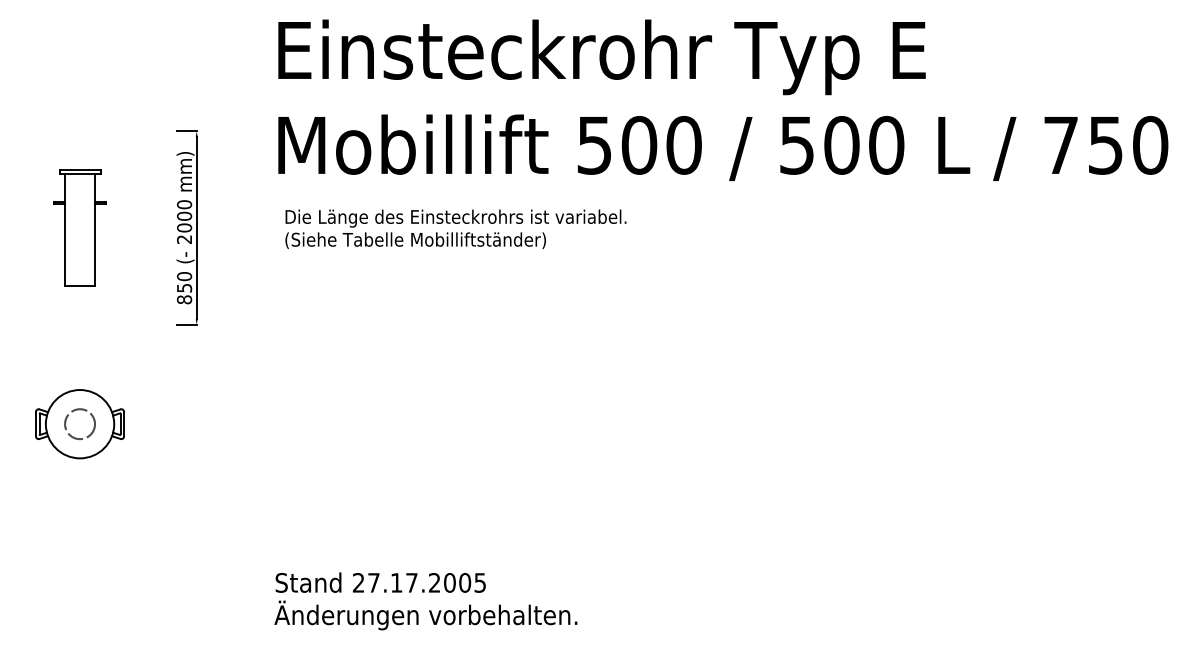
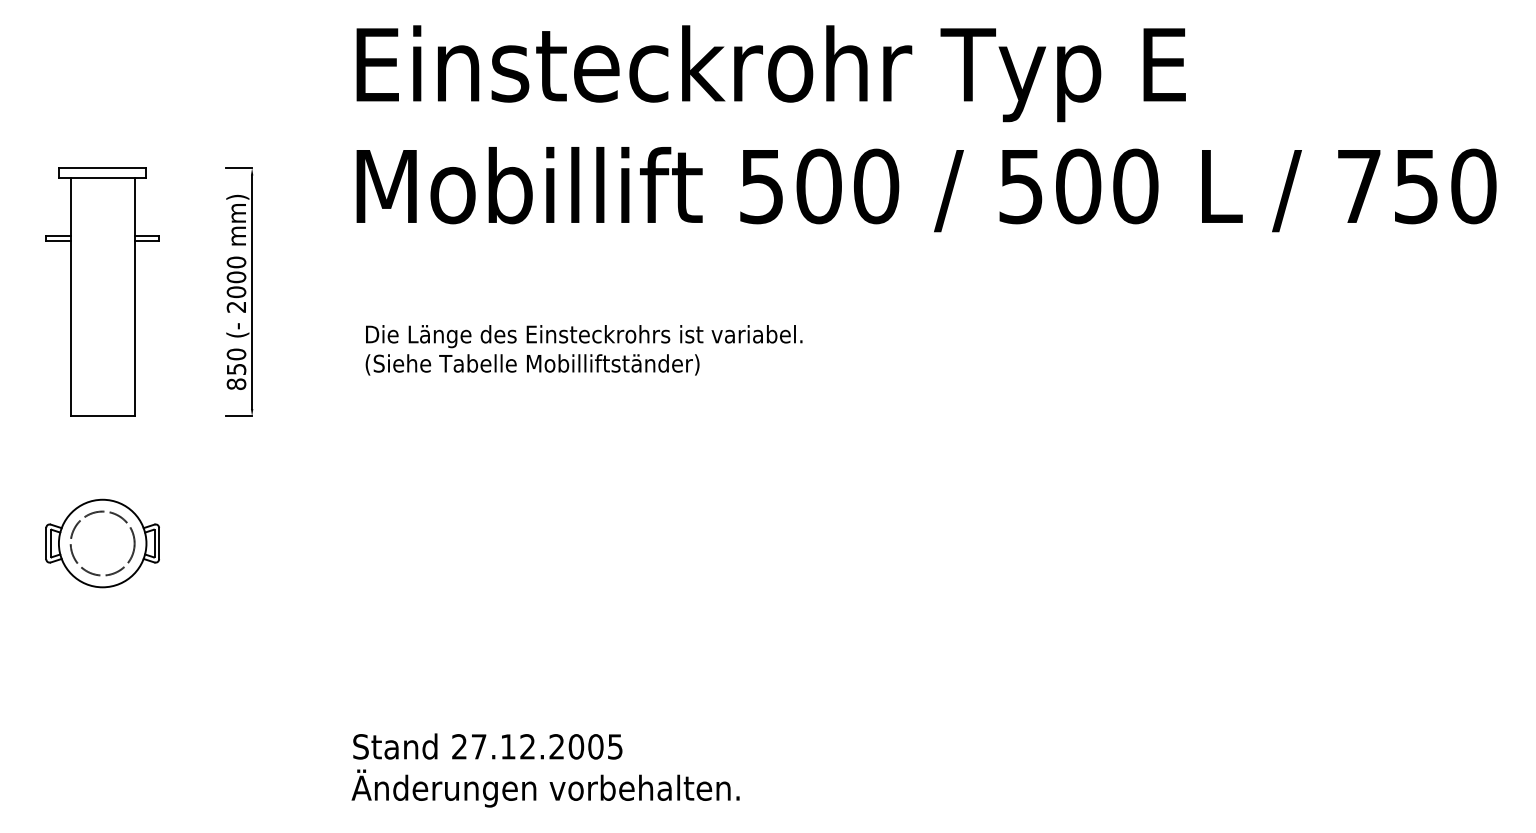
part: (79, 227) -> (101, 291), size x1.67
text: (455, 228) -> (583, 349), moved
circle: (80, 424) -> (103, 543), size x1.67
text: (411, 582) -> (527, 746), 27.17.2005 -> 27.12.2005

